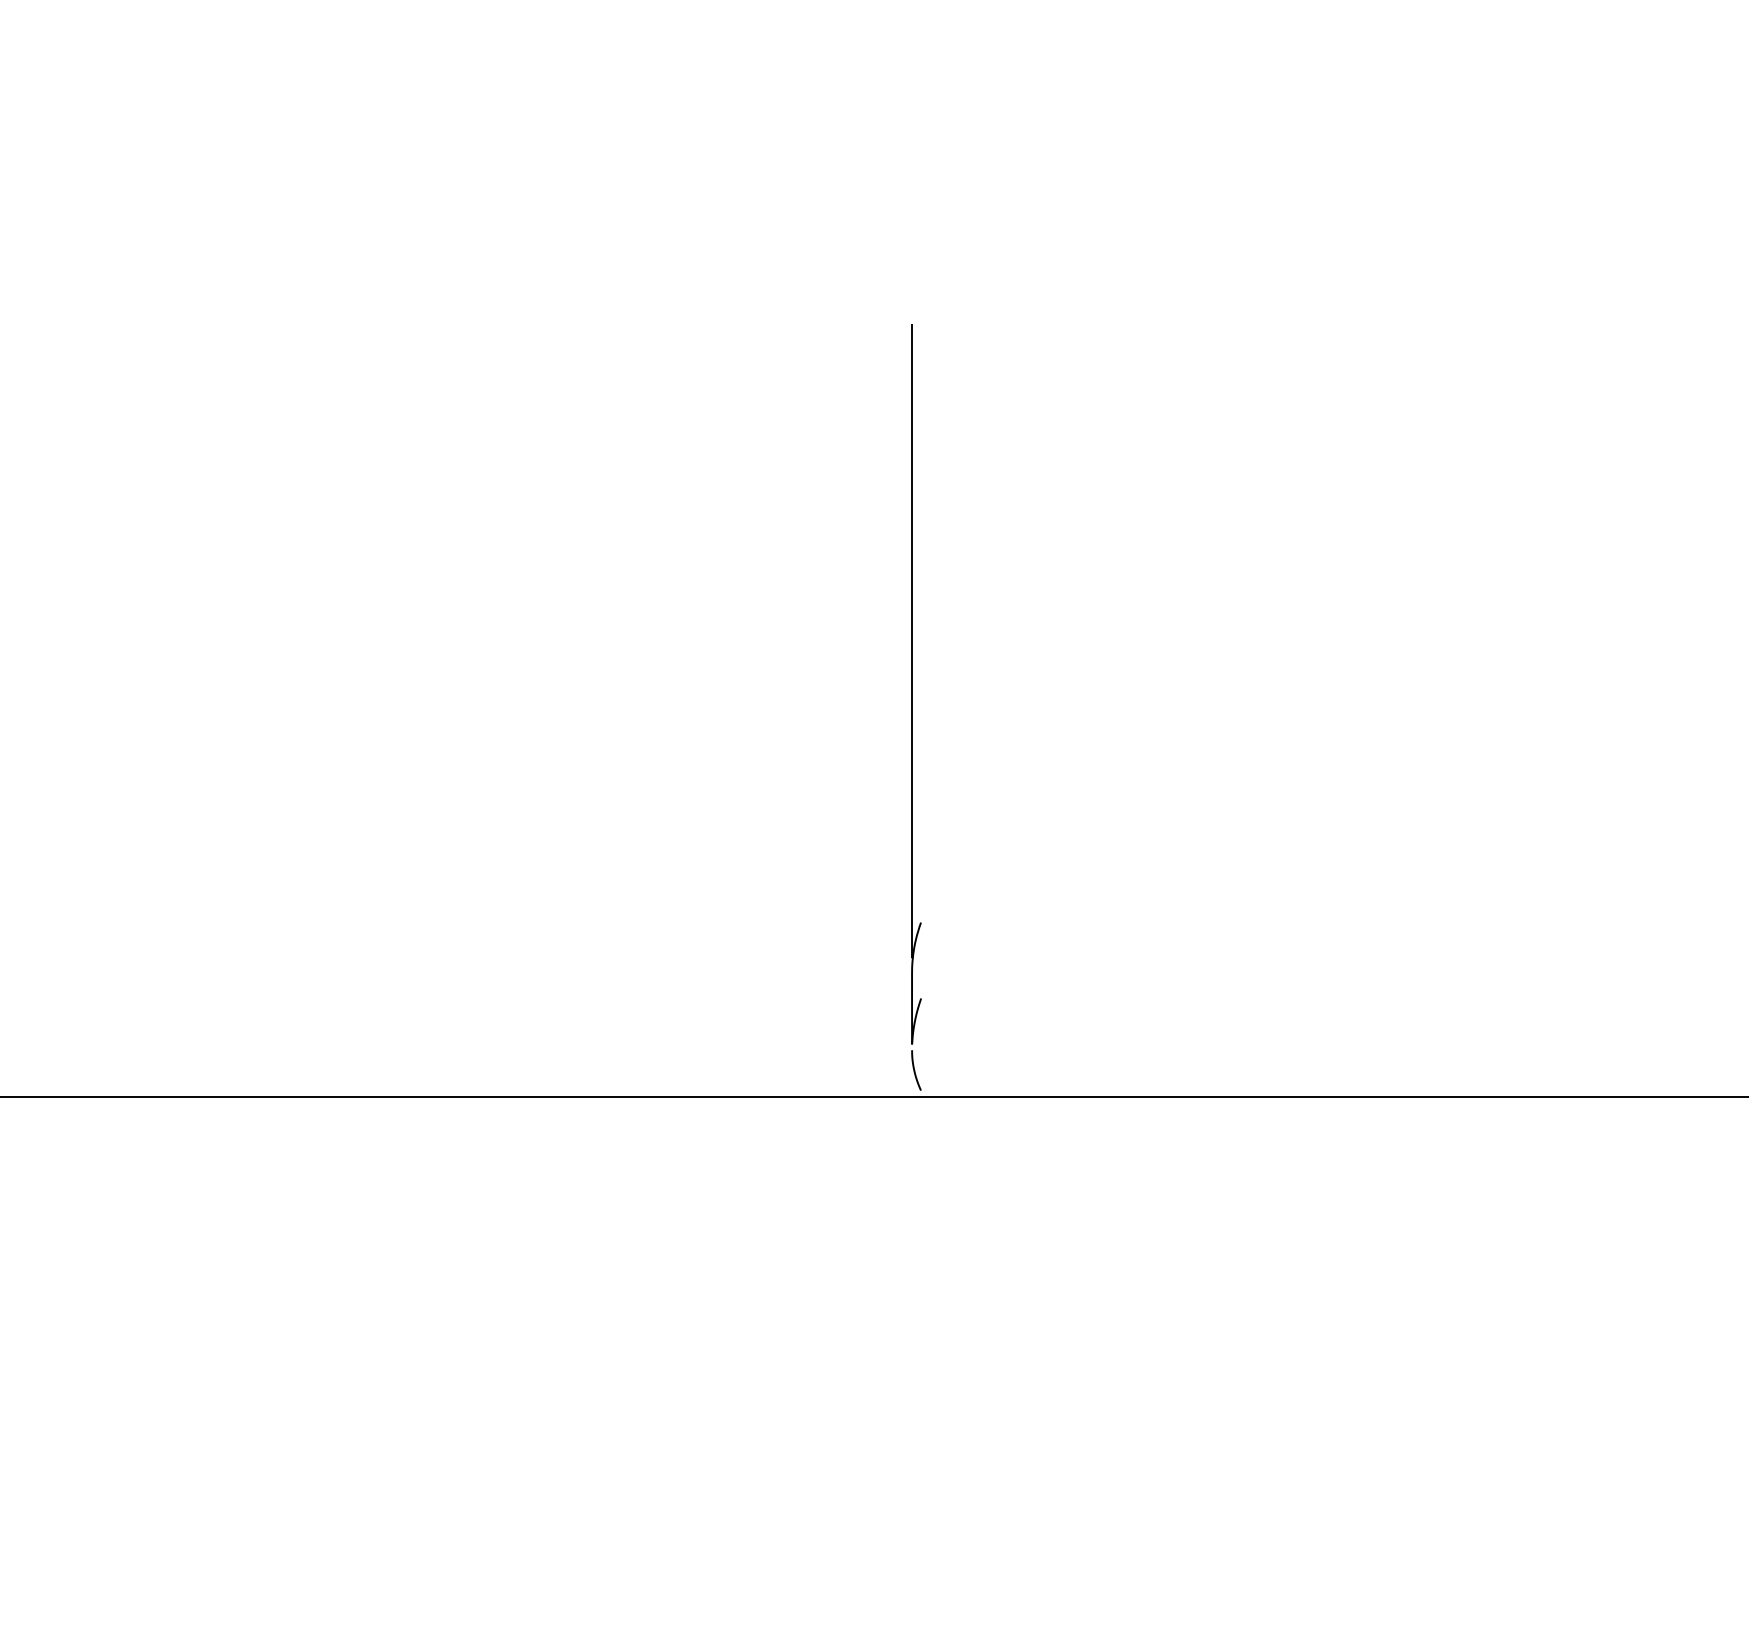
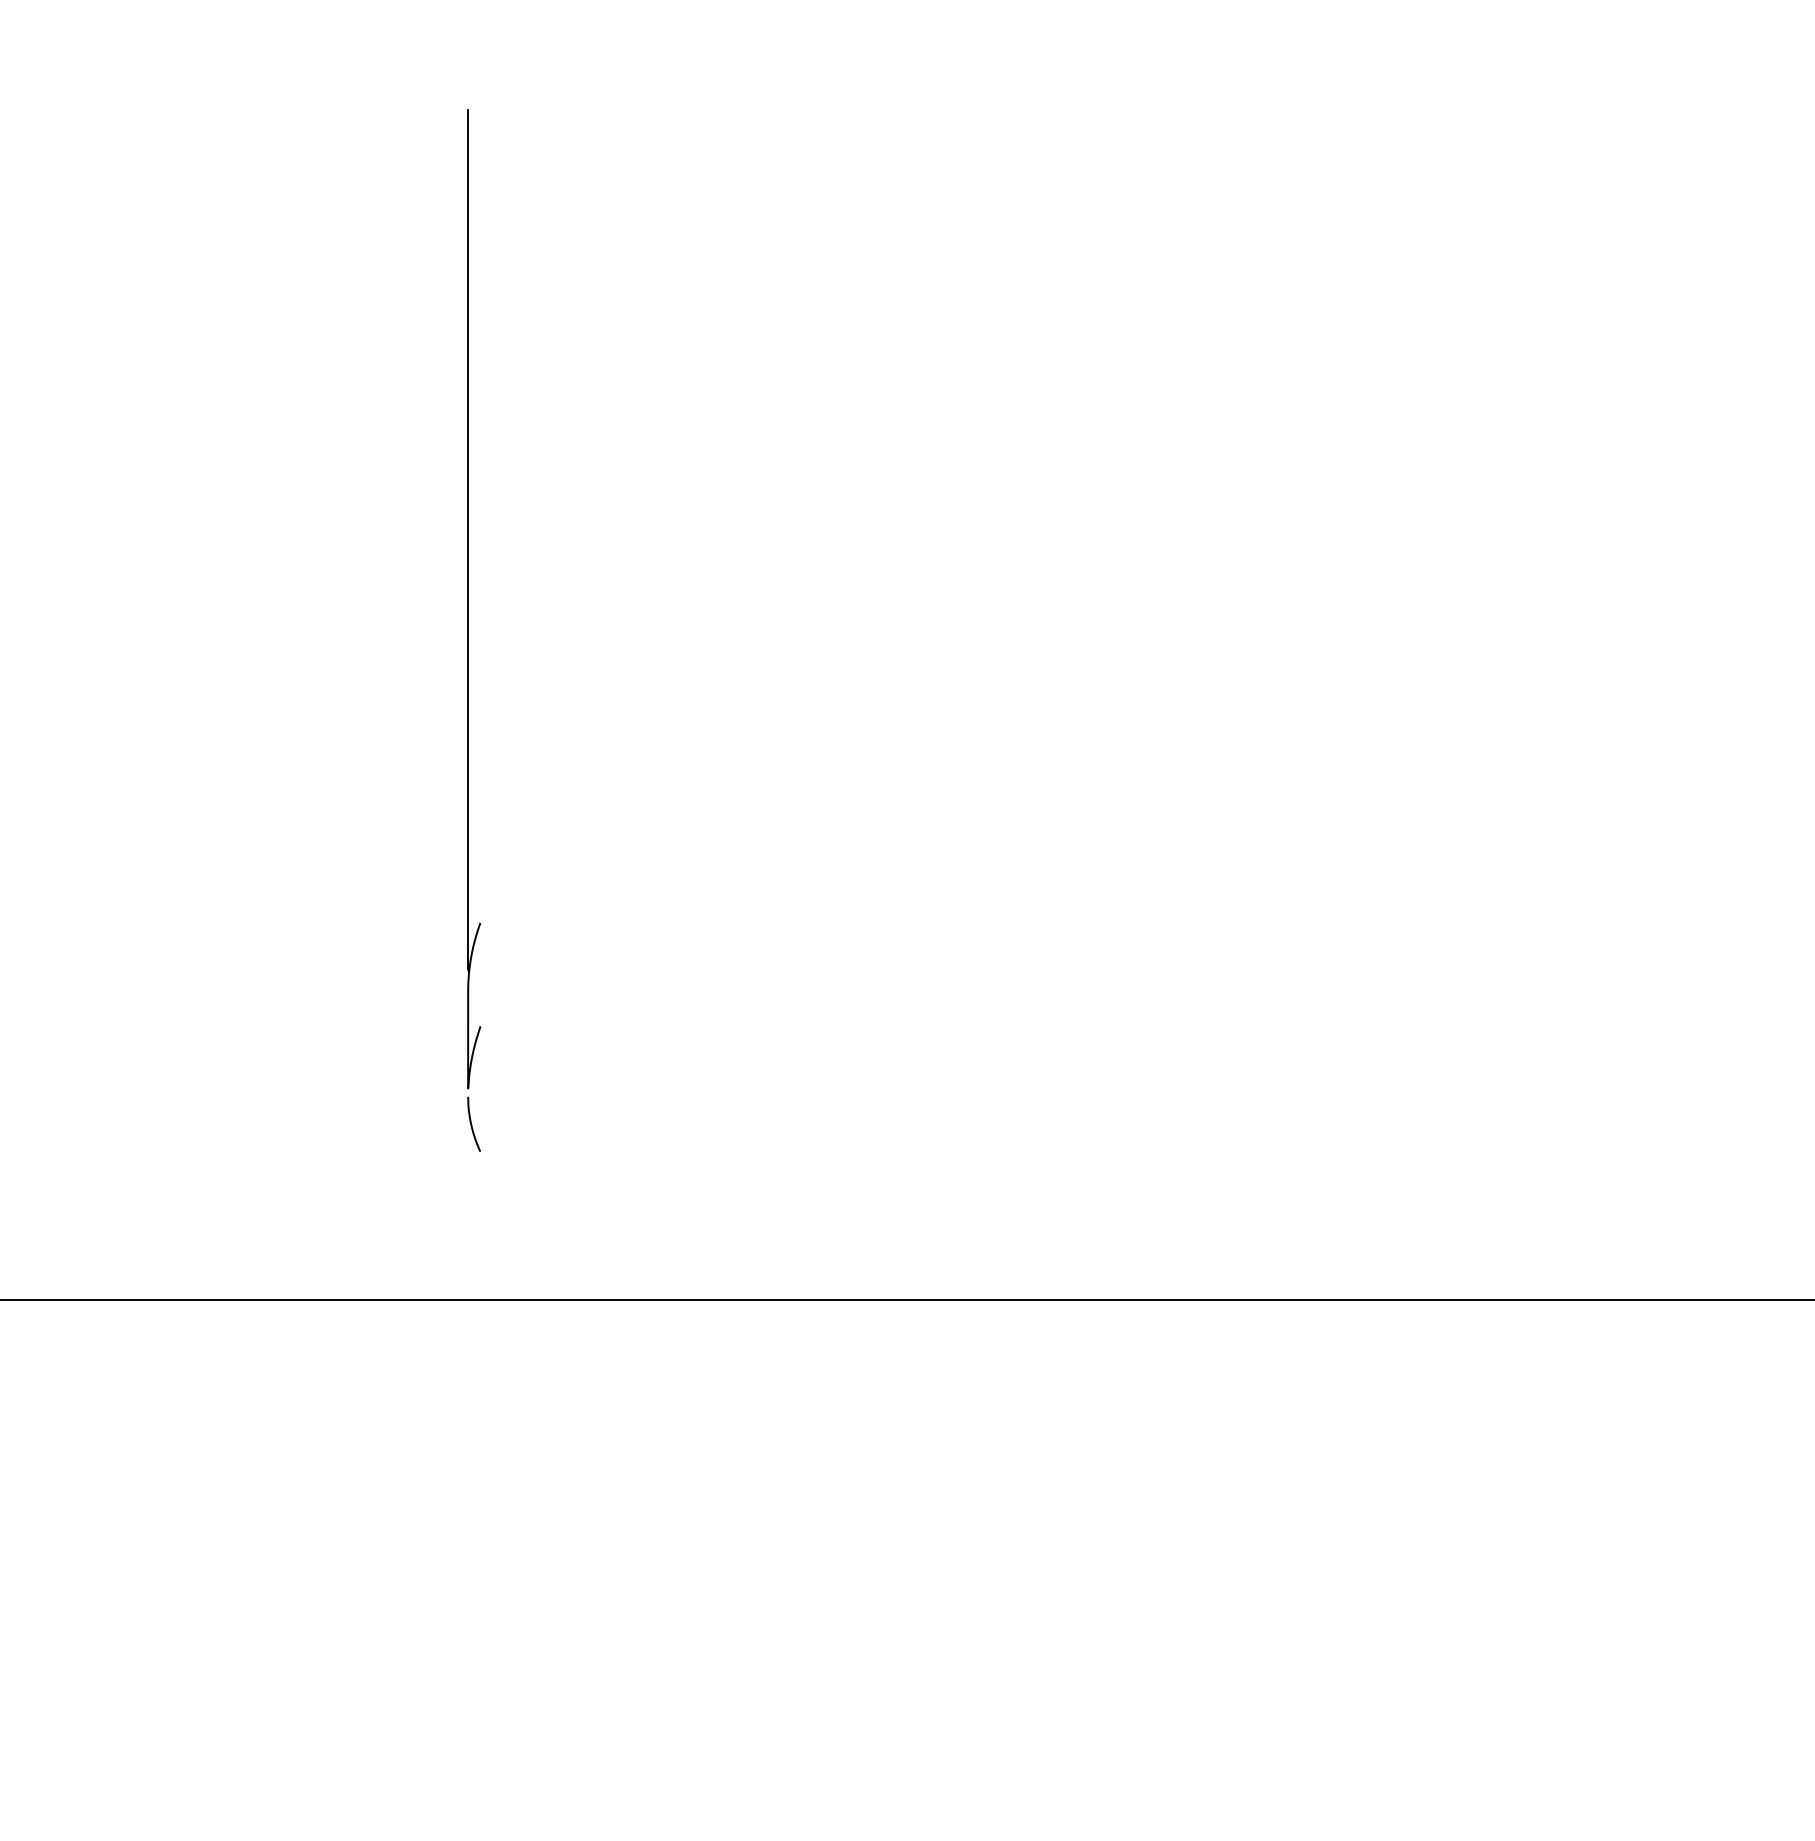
part: (916, 707) -> (474, 630), moved

